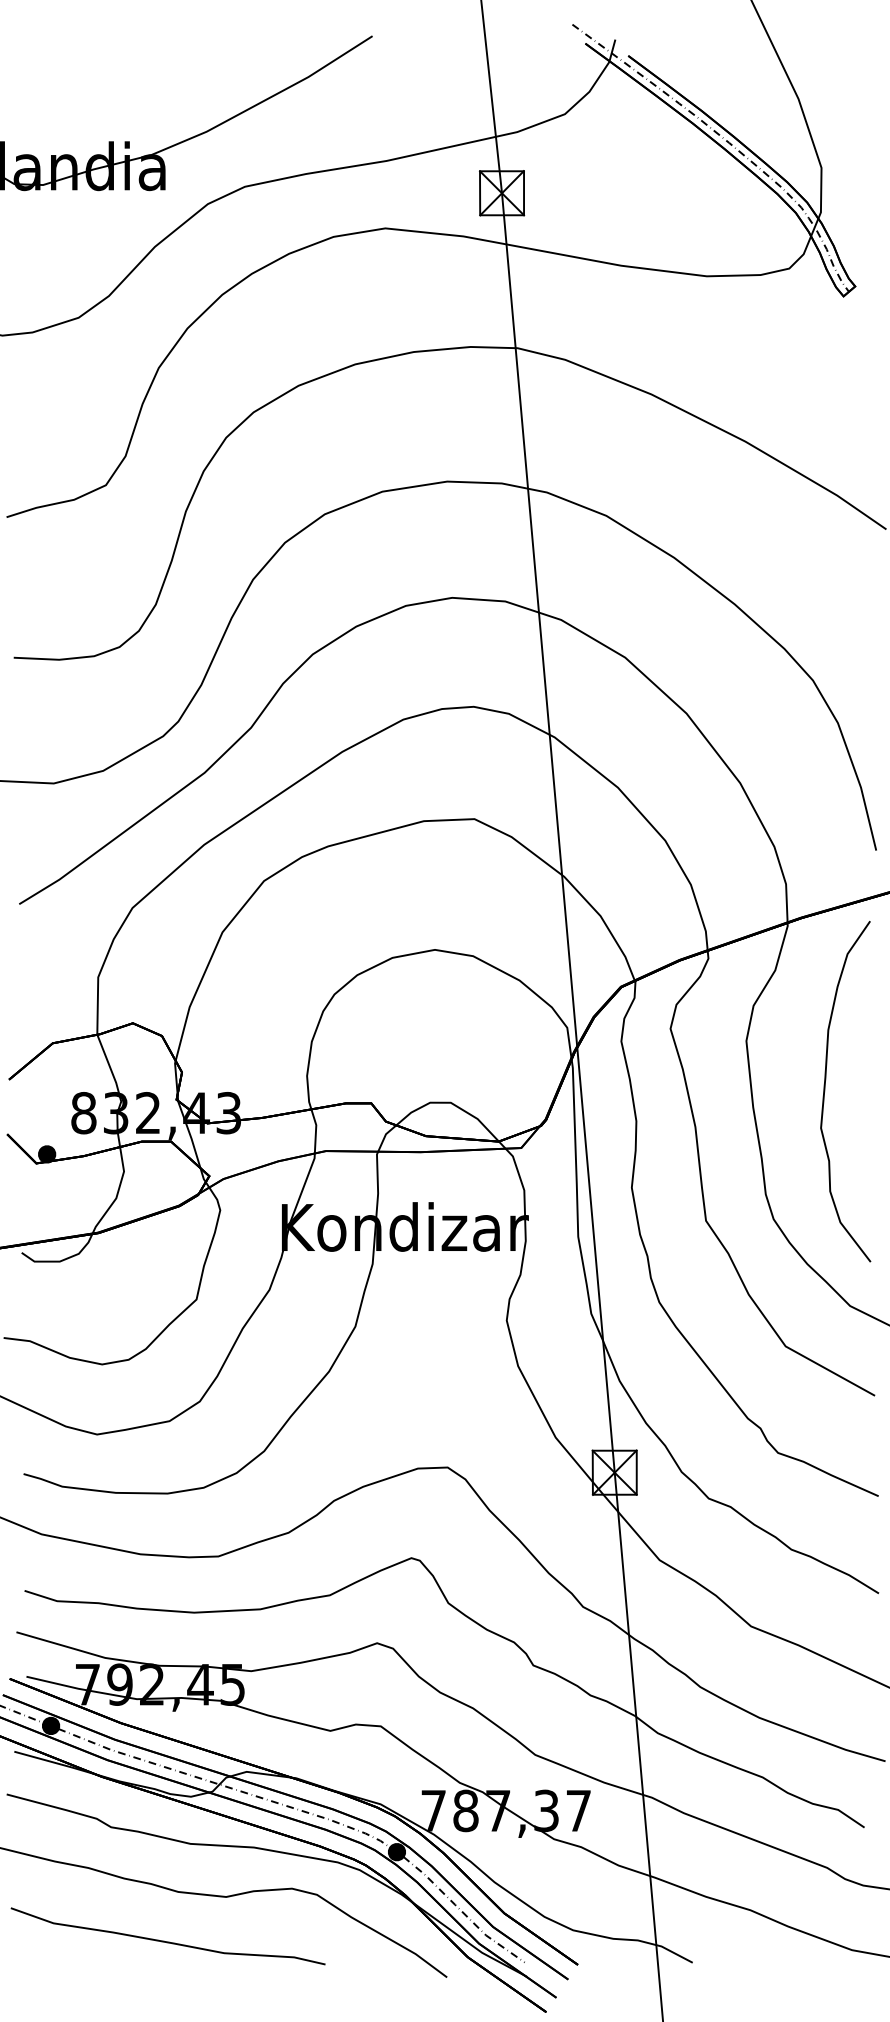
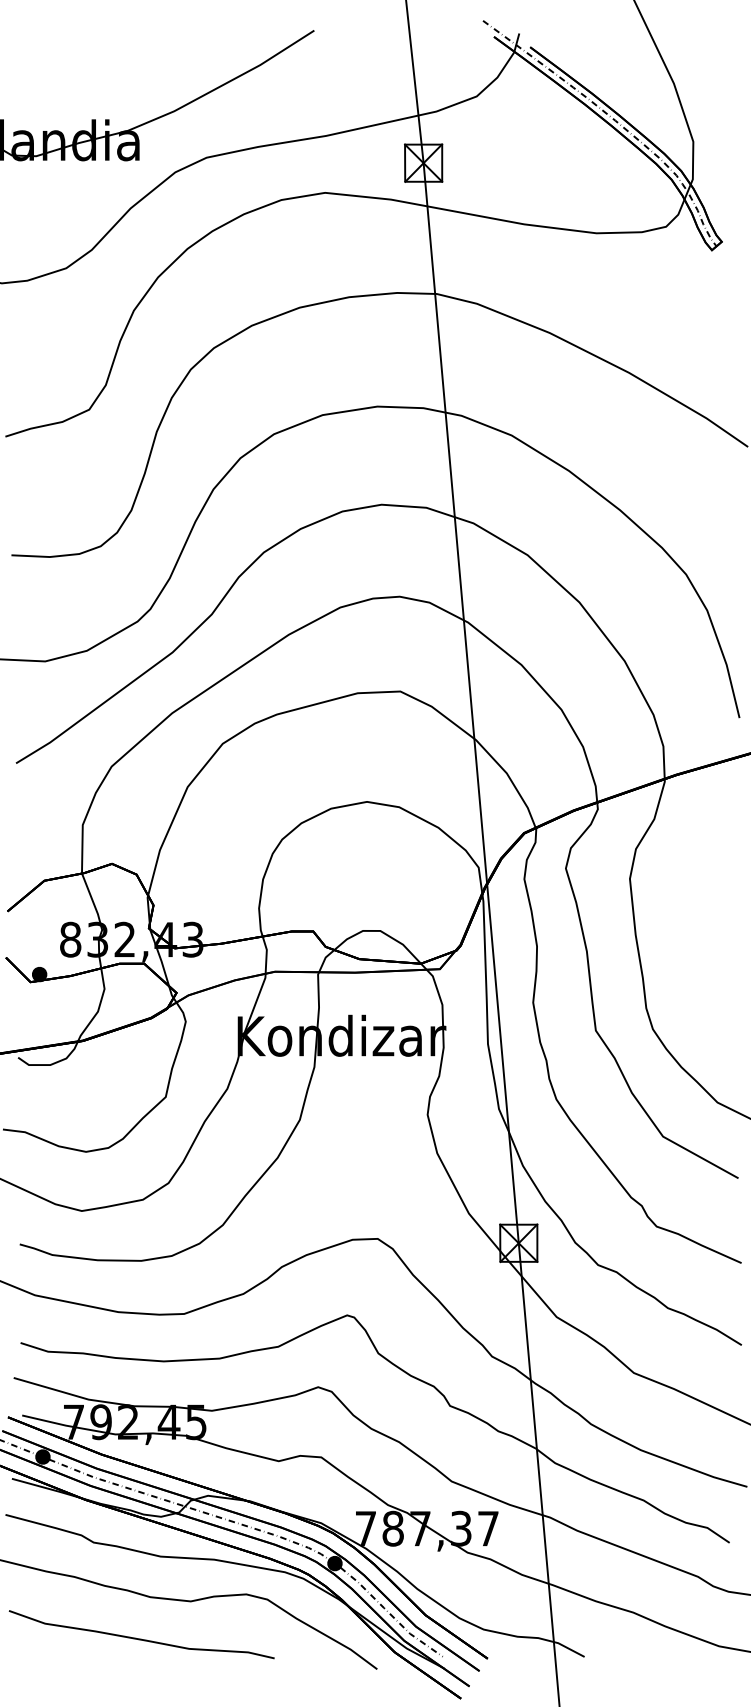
curve: (825, 1091) -> (696, 921), removed

